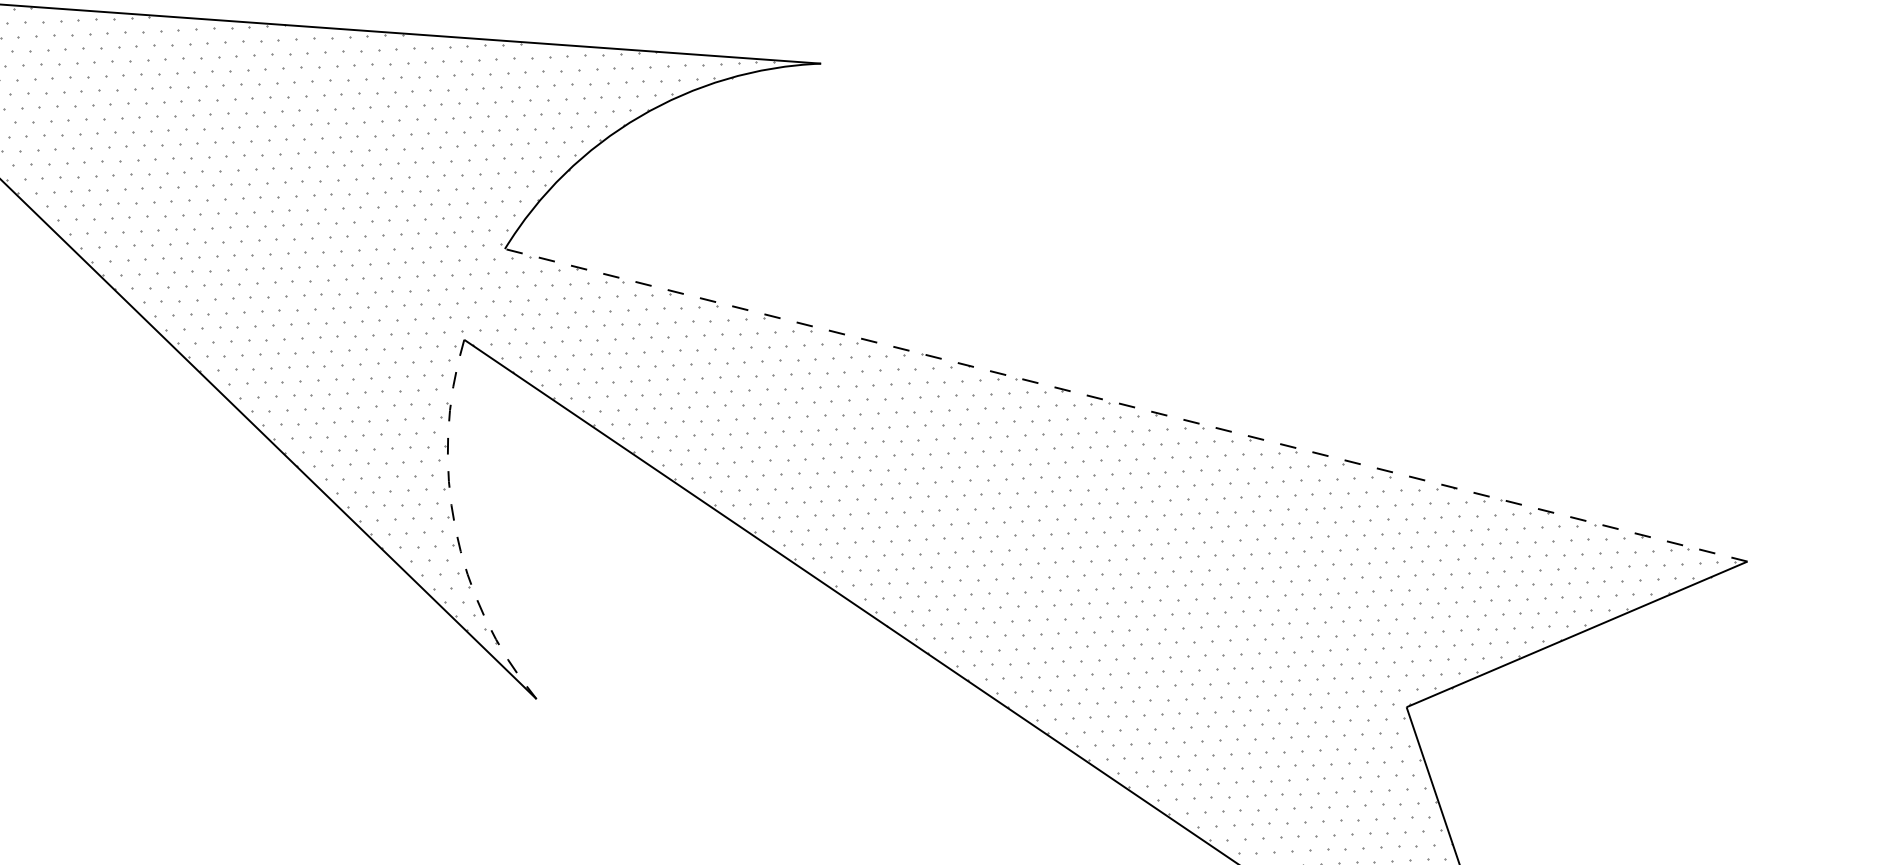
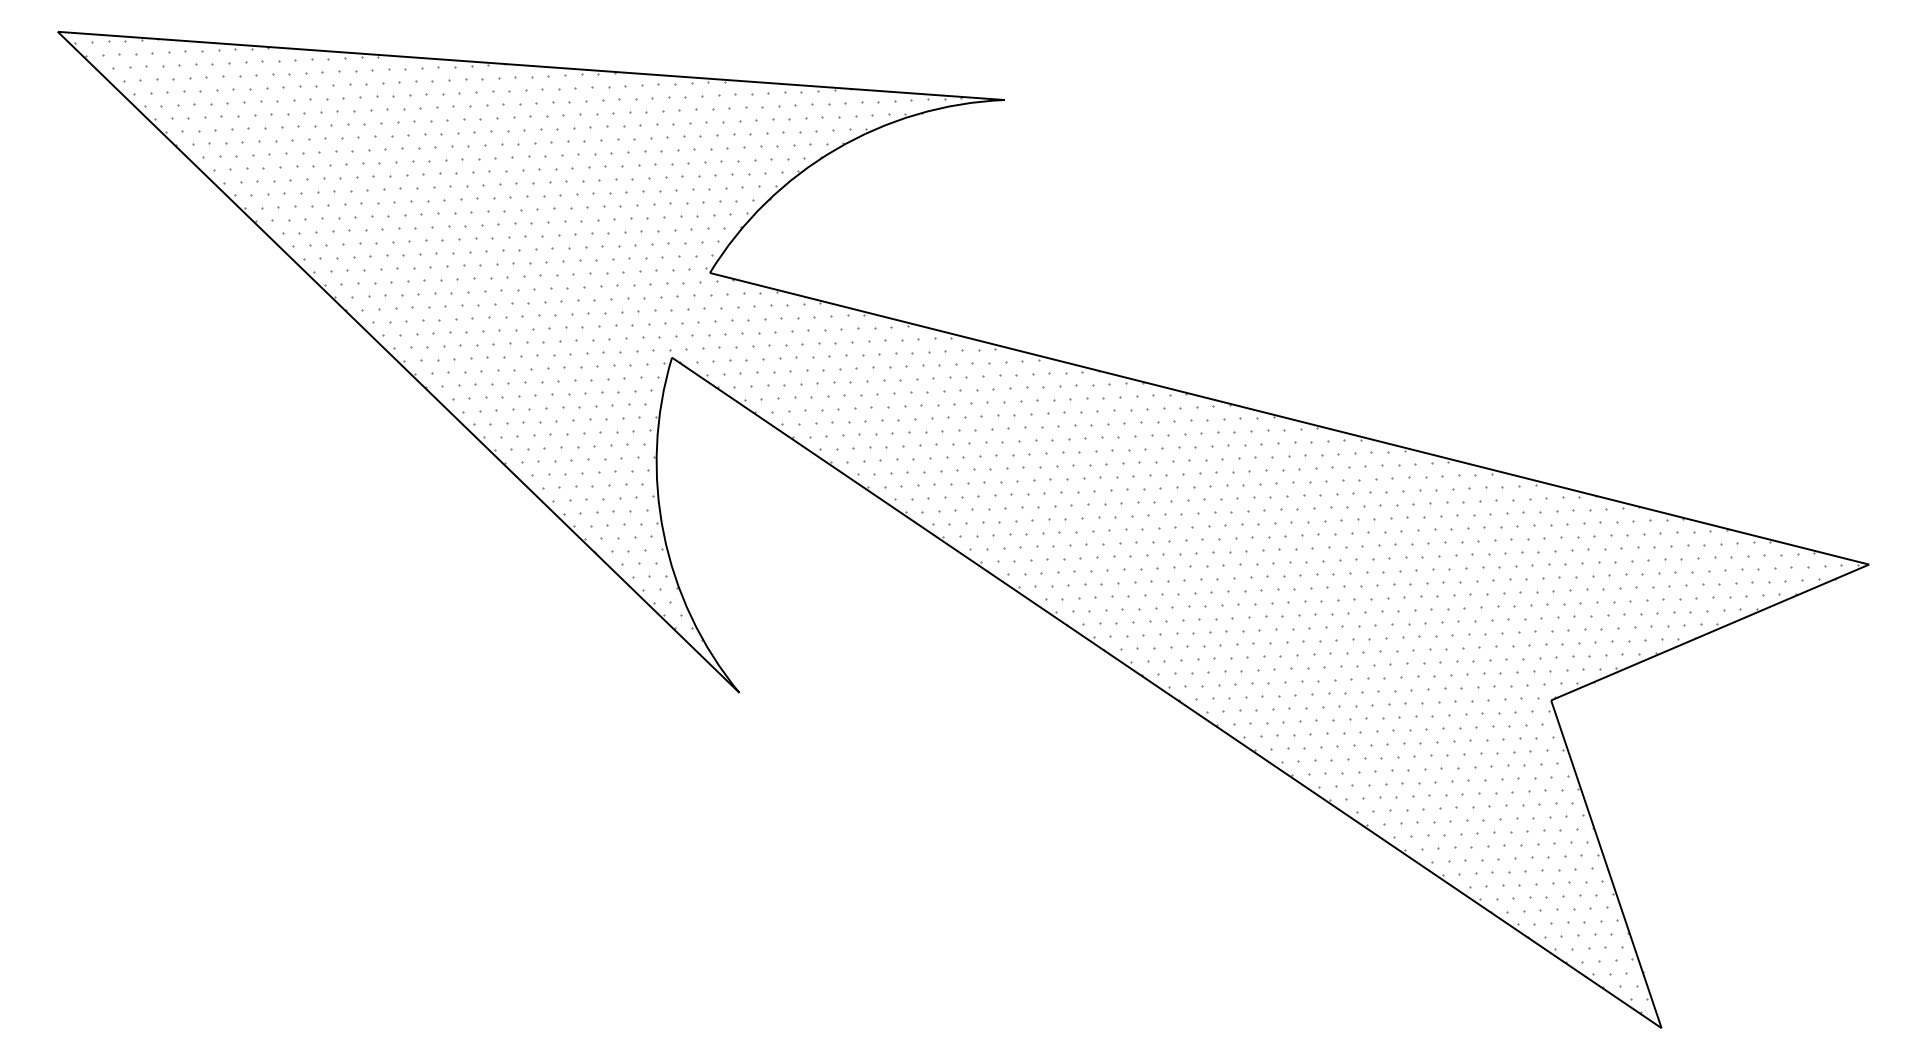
line: (1126, 405) -> (1289, 418), dashed -> solid
line: (455, 528) -> (663, 533), dashed -> solid

